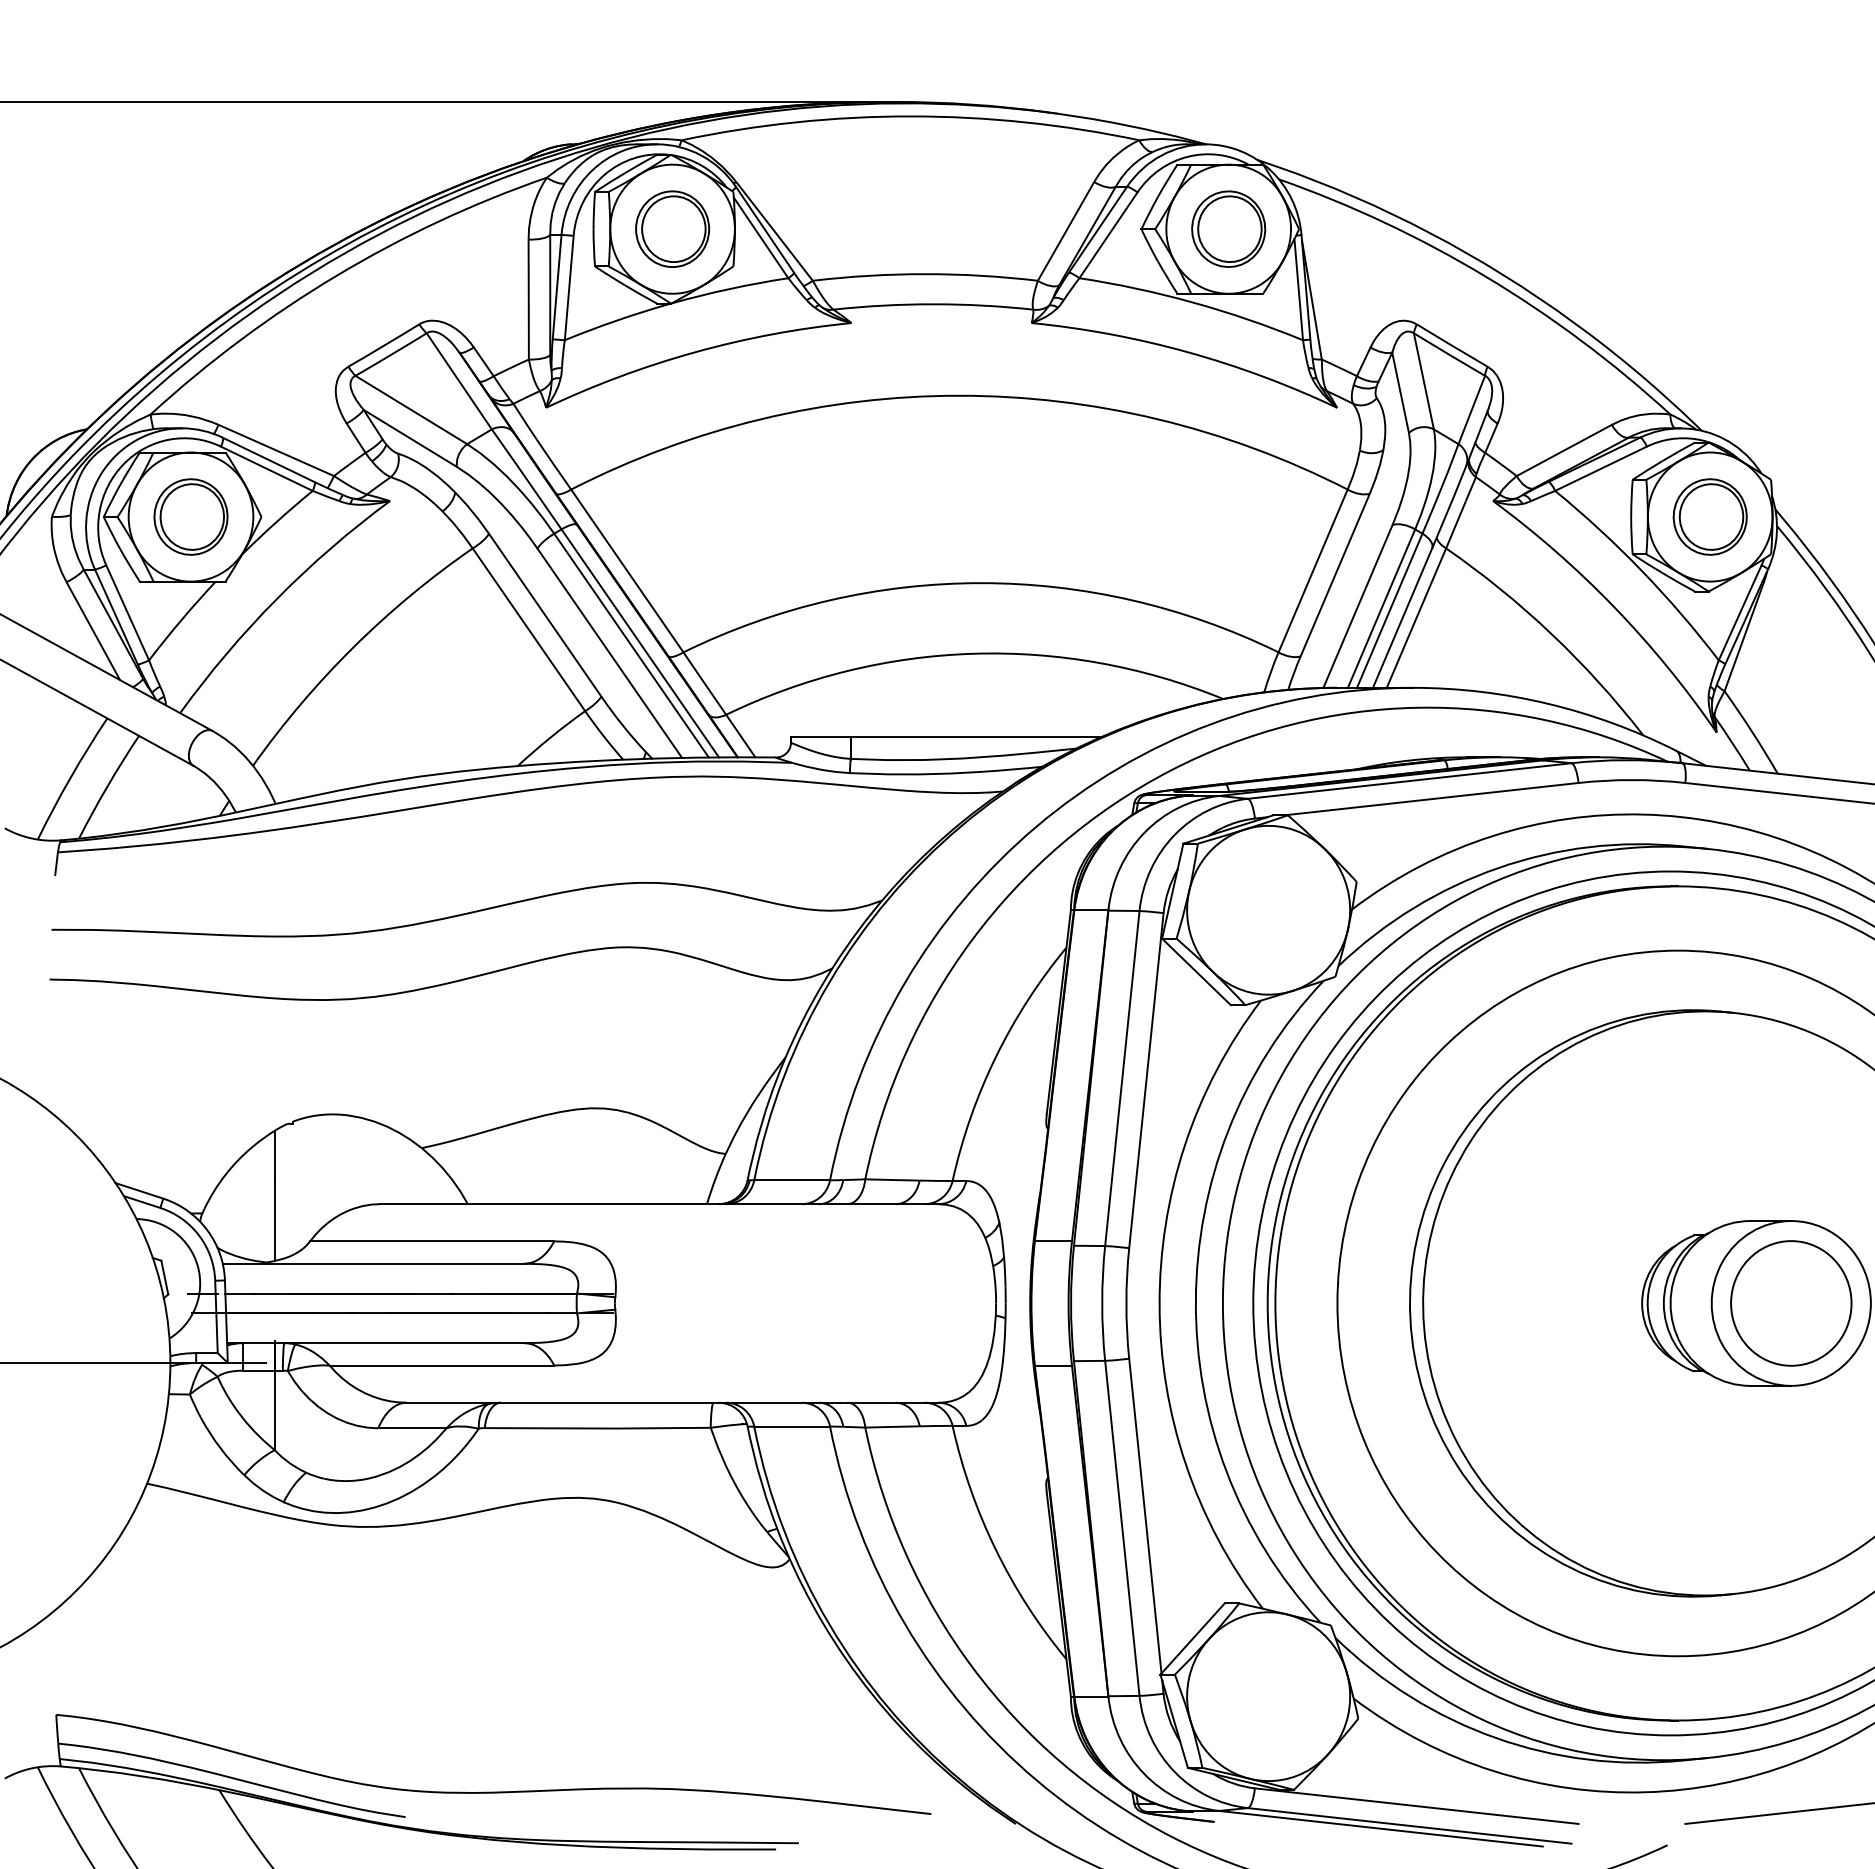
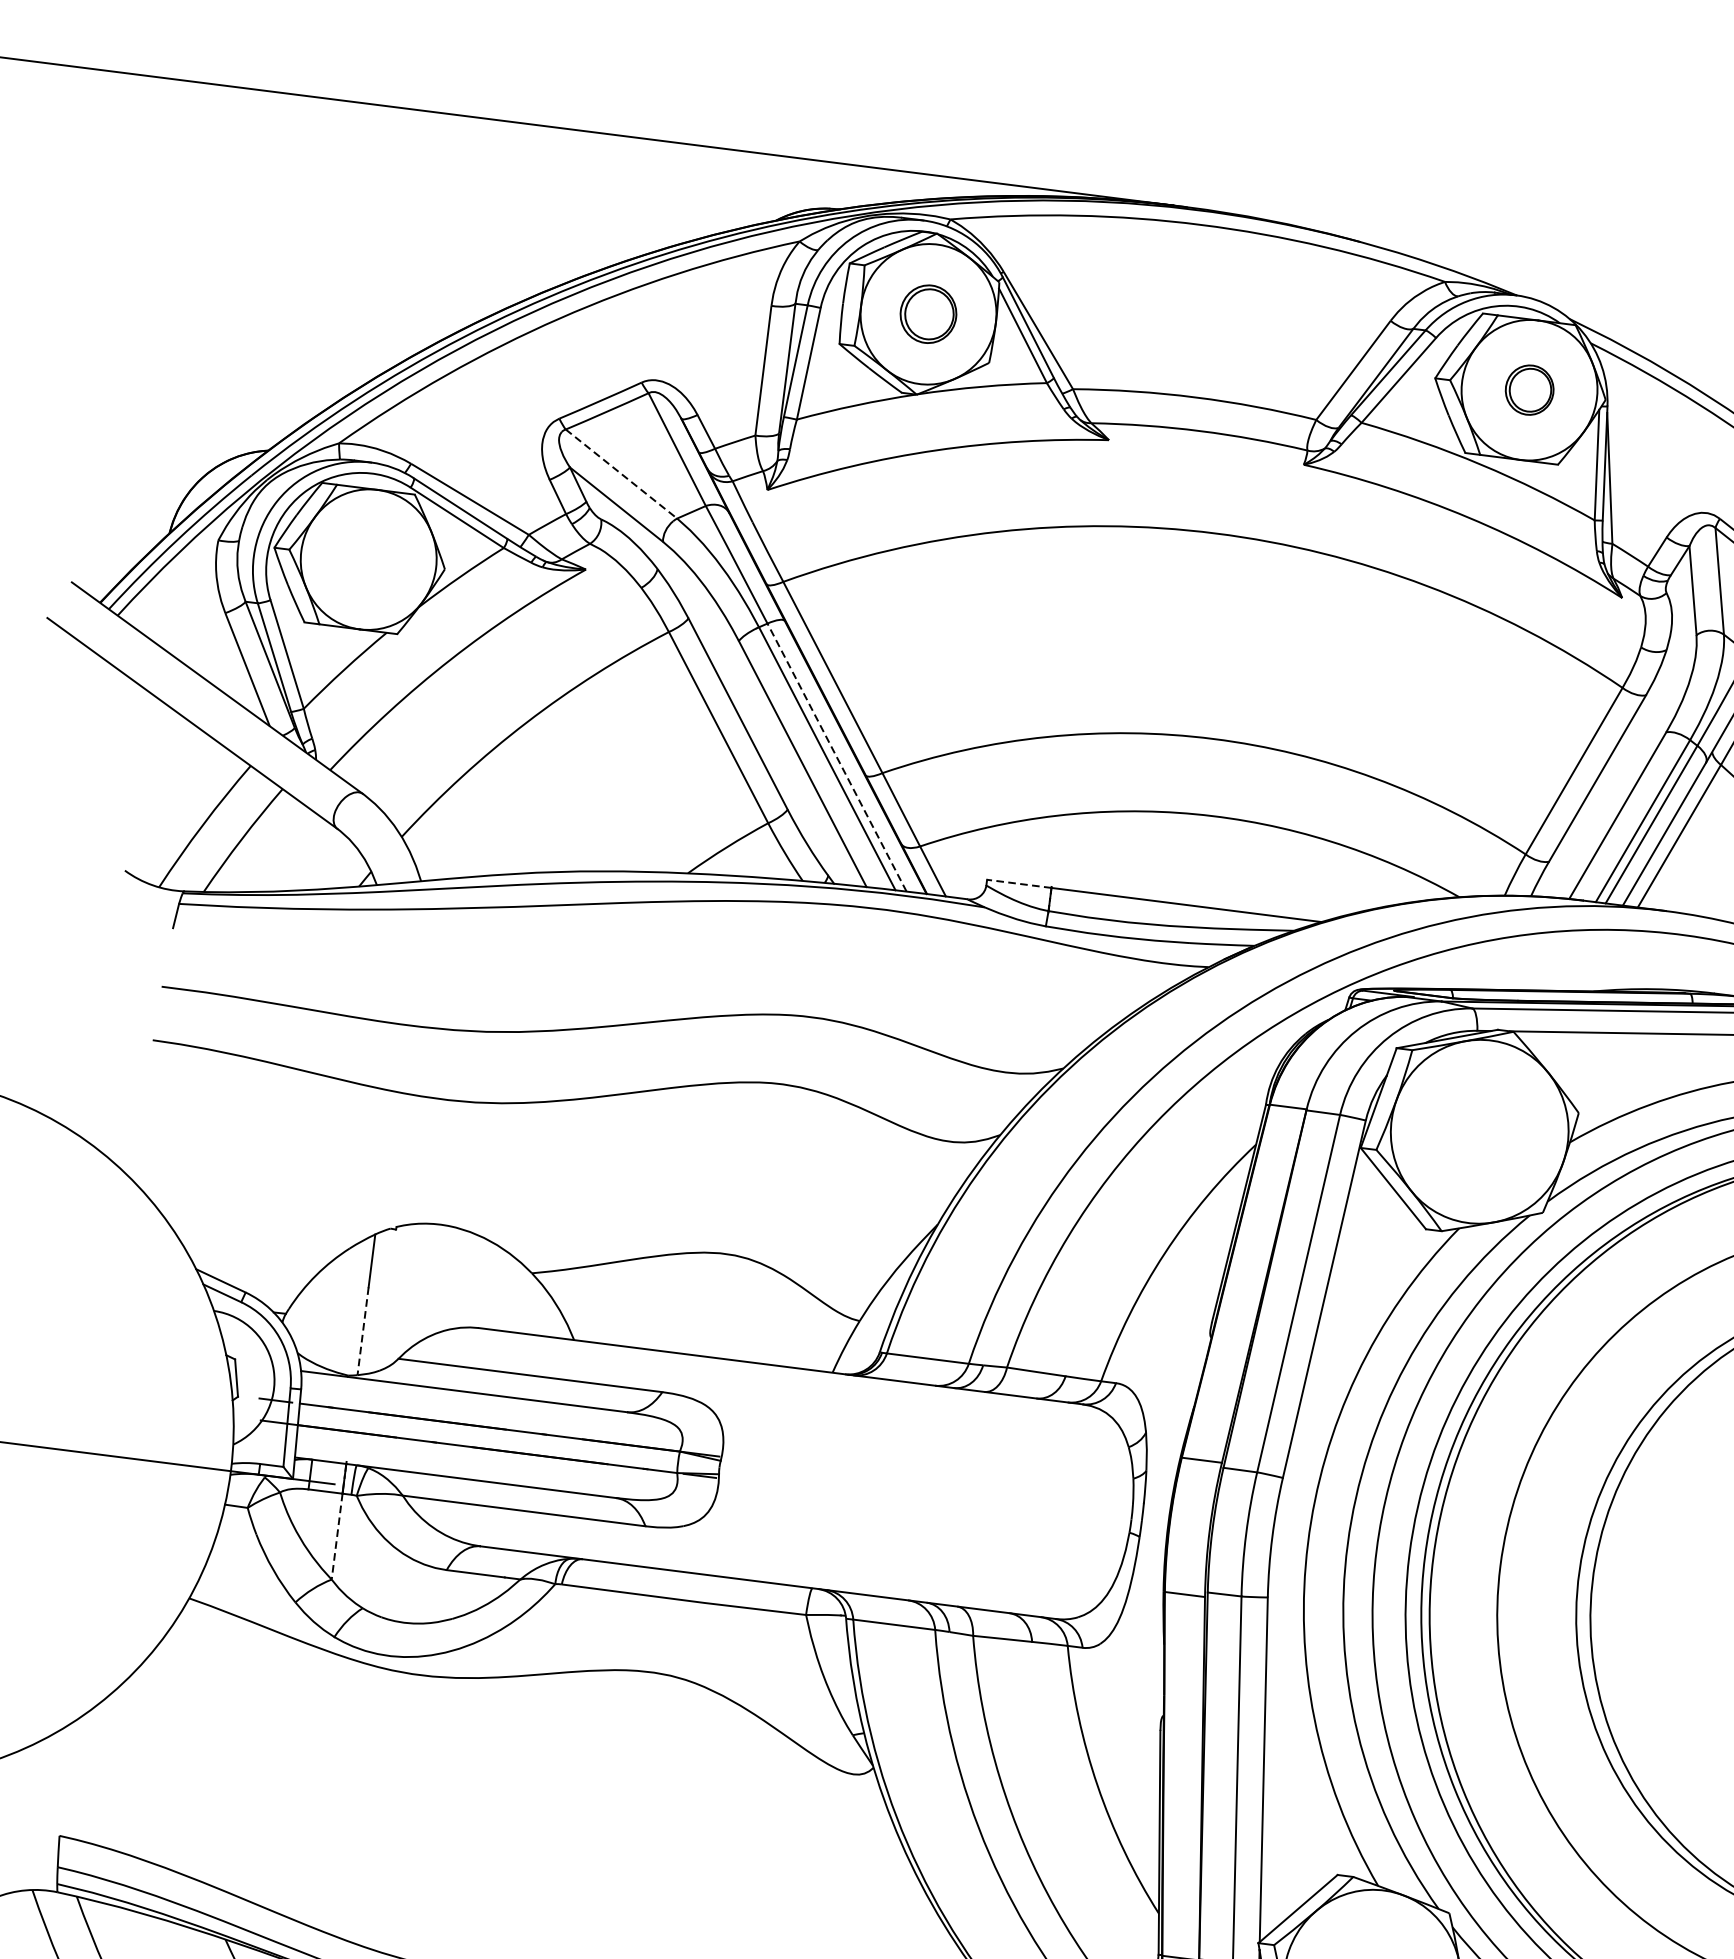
part: (672, 228) -> (928, 313), size x0.7
part: (1228, 228) -> (1529, 389), size x0.6
line: (411, 410) -> (621, 474), solid -> dashed
part: (190, 516) -> (368, 558), removed
line: (640, 643) -> (837, 757), solid -> dashed
line: (820, 737) -> (1018, 883), solid -> dashed
line: (274, 1220) -> (362, 1331), solid -> dashed
line: (274, 1410) -> (336, 1536), solid -> dashed

